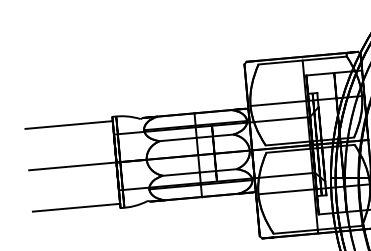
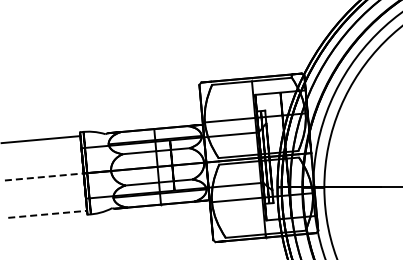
line: (72, 165) -> (44, 176), solid -> dashed
line: (76, 207) -> (47, 214), solid -> dashed

